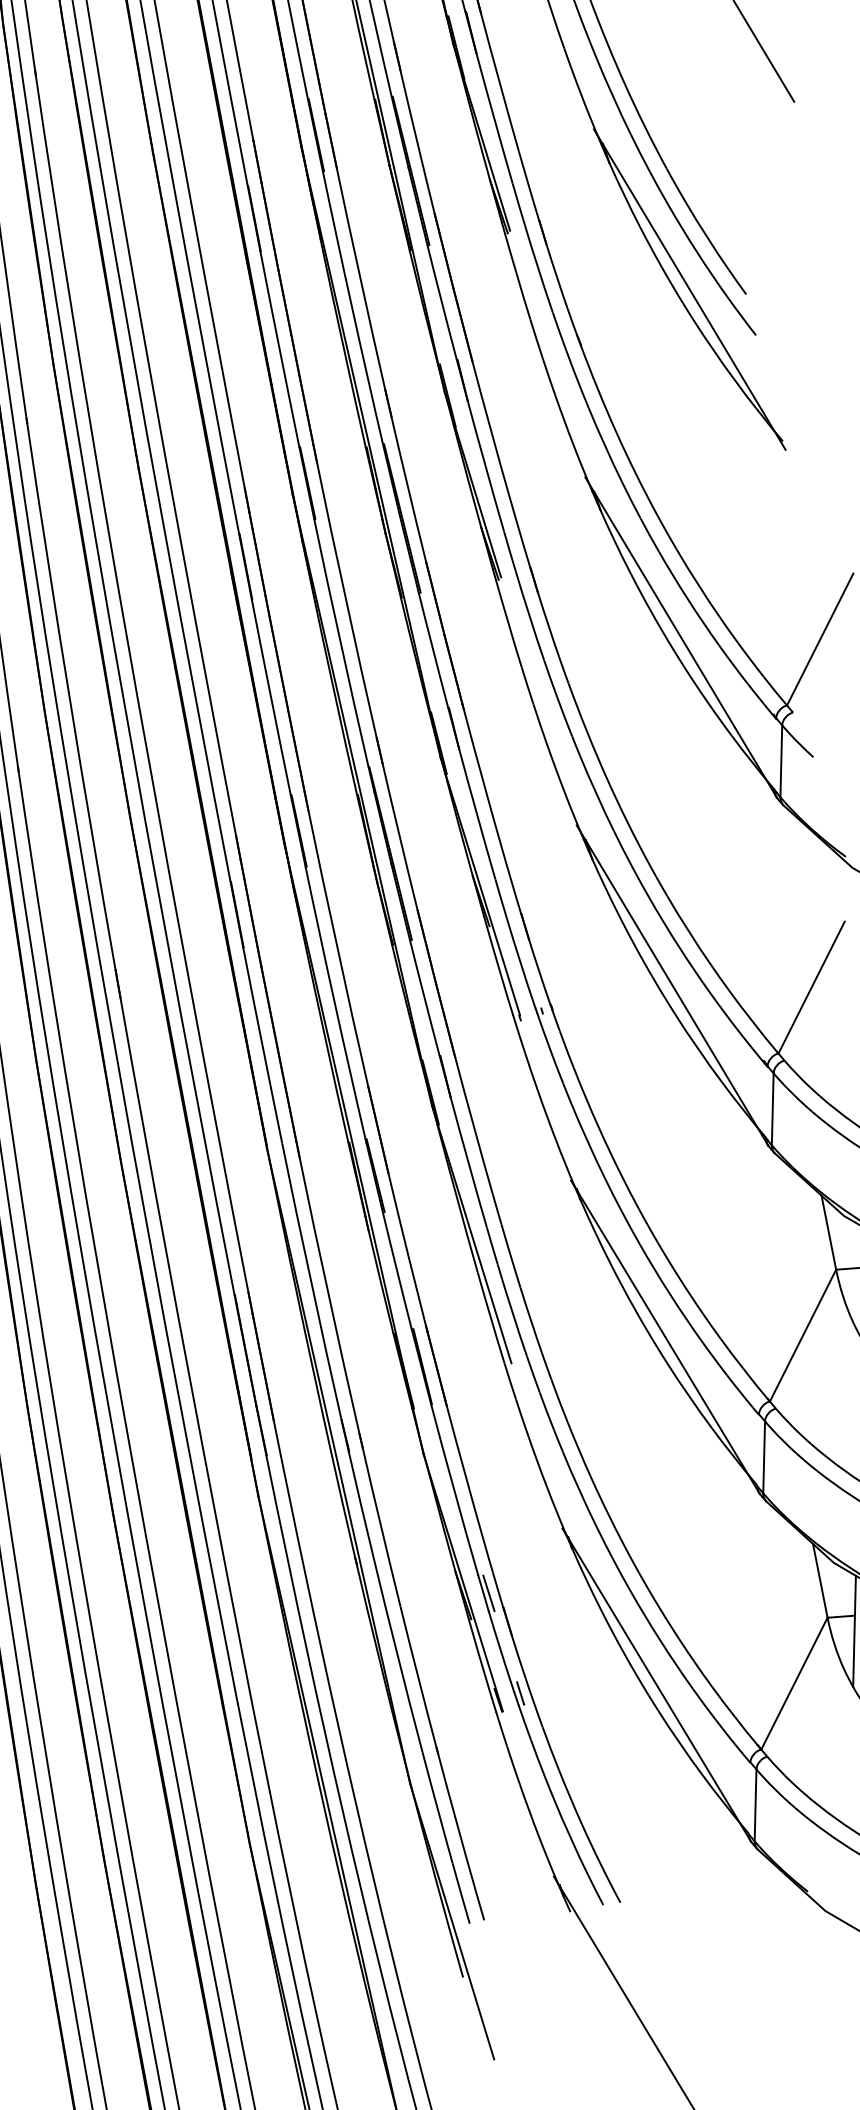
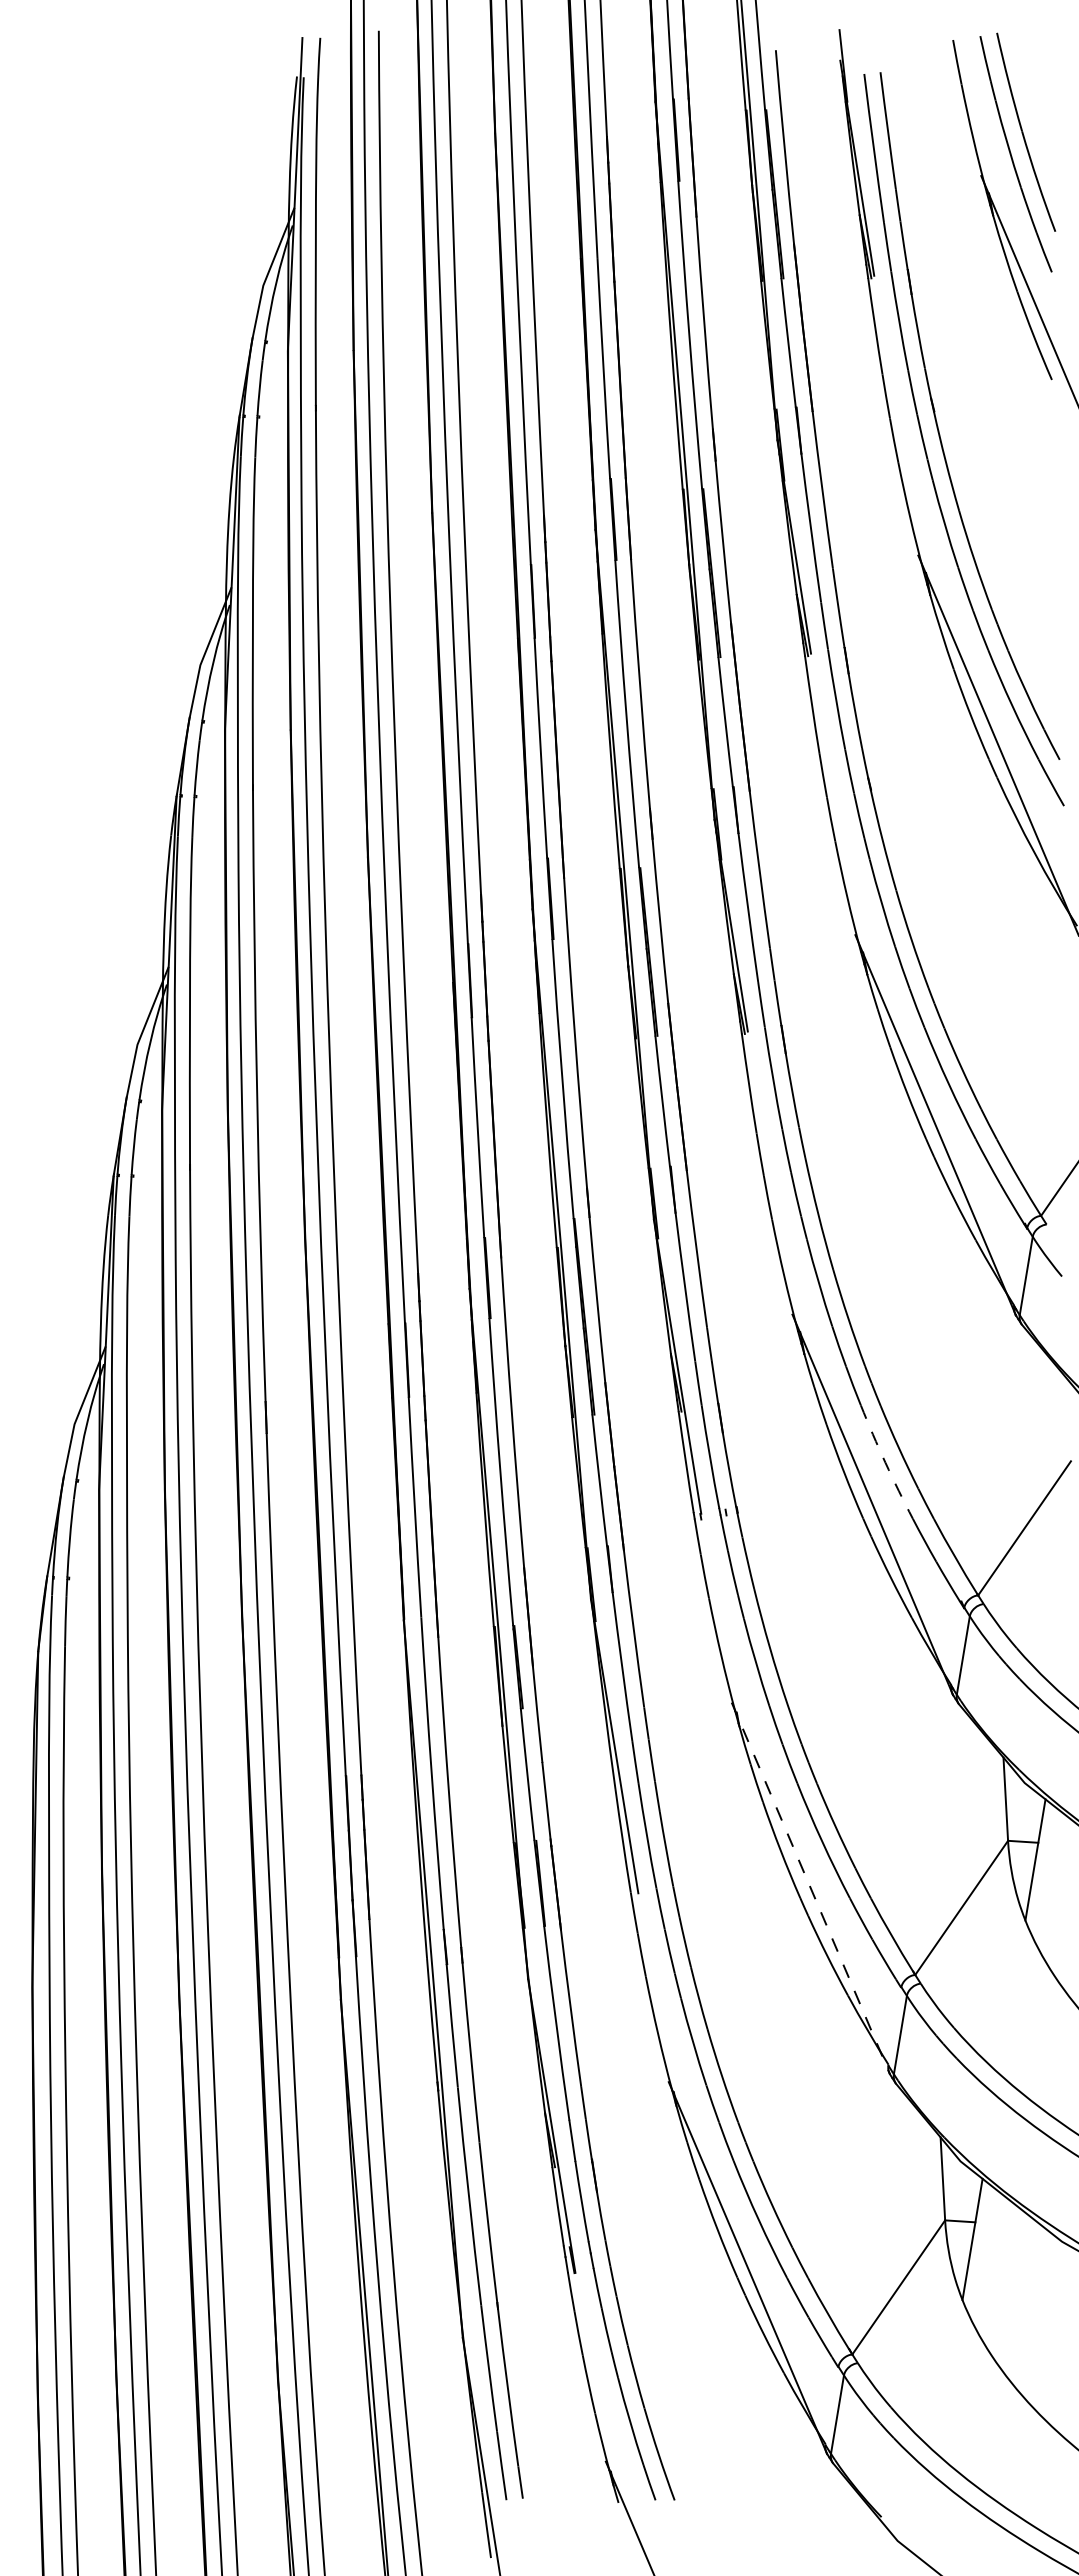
arc: (678, 946) -> (885, 1462), solid -> dashed
line: (666, 1338) -> (811, 1889), solid -> dashed
line: (488, 1593) -> (577, 2141), removed
line: (520, 1692) -> (597, 2255), removed

